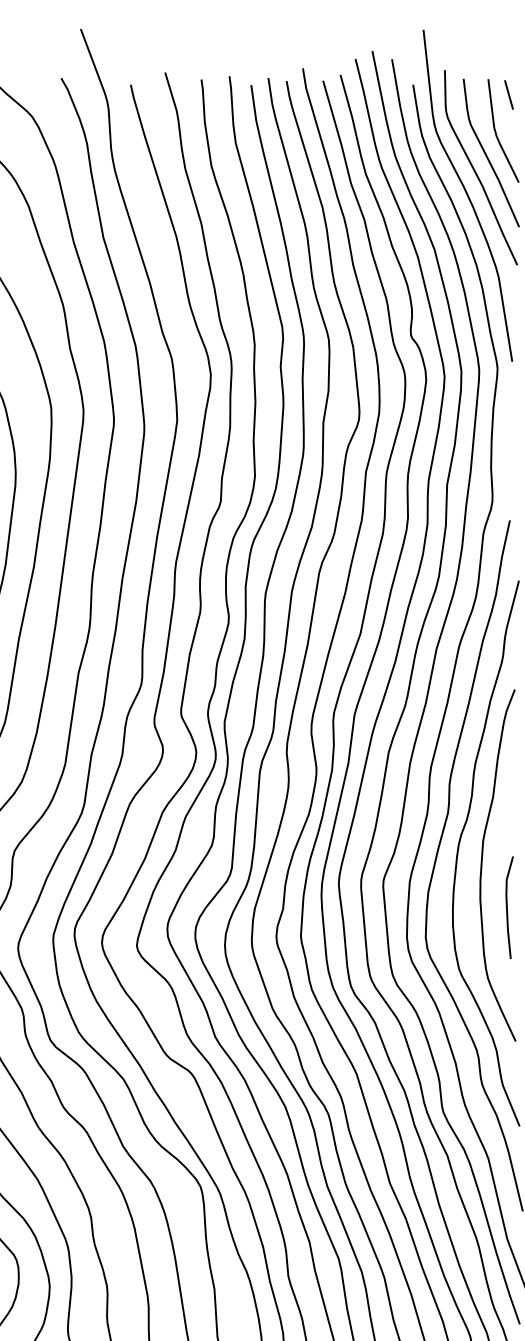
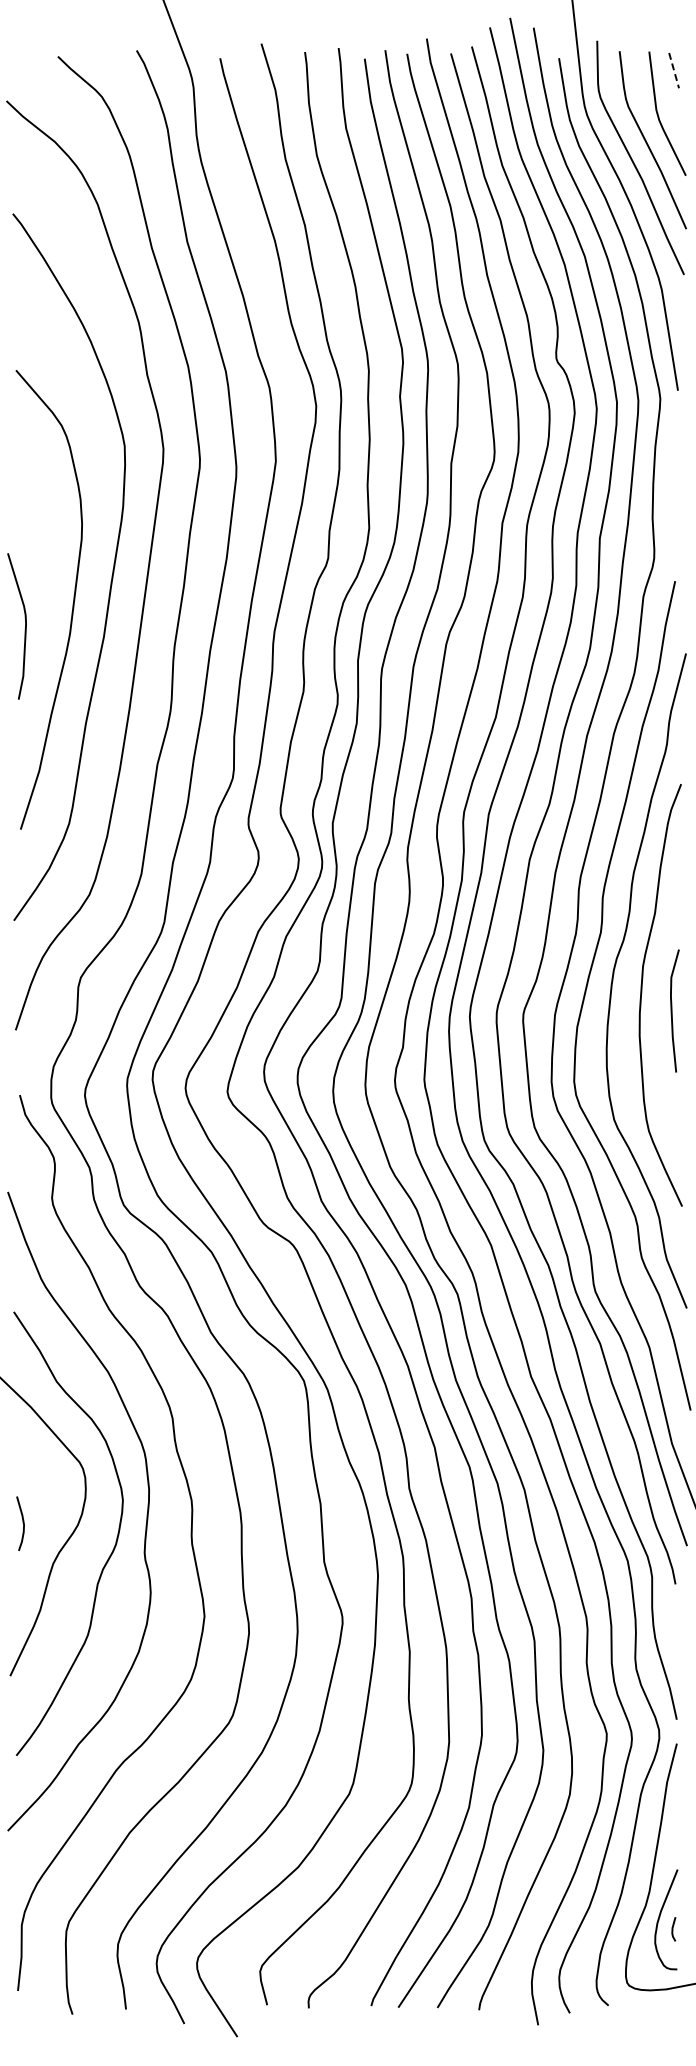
line: (509, 95) -> (674, 71), solid -> dashed
line: (507, 907) -> (672, 1010), moved

